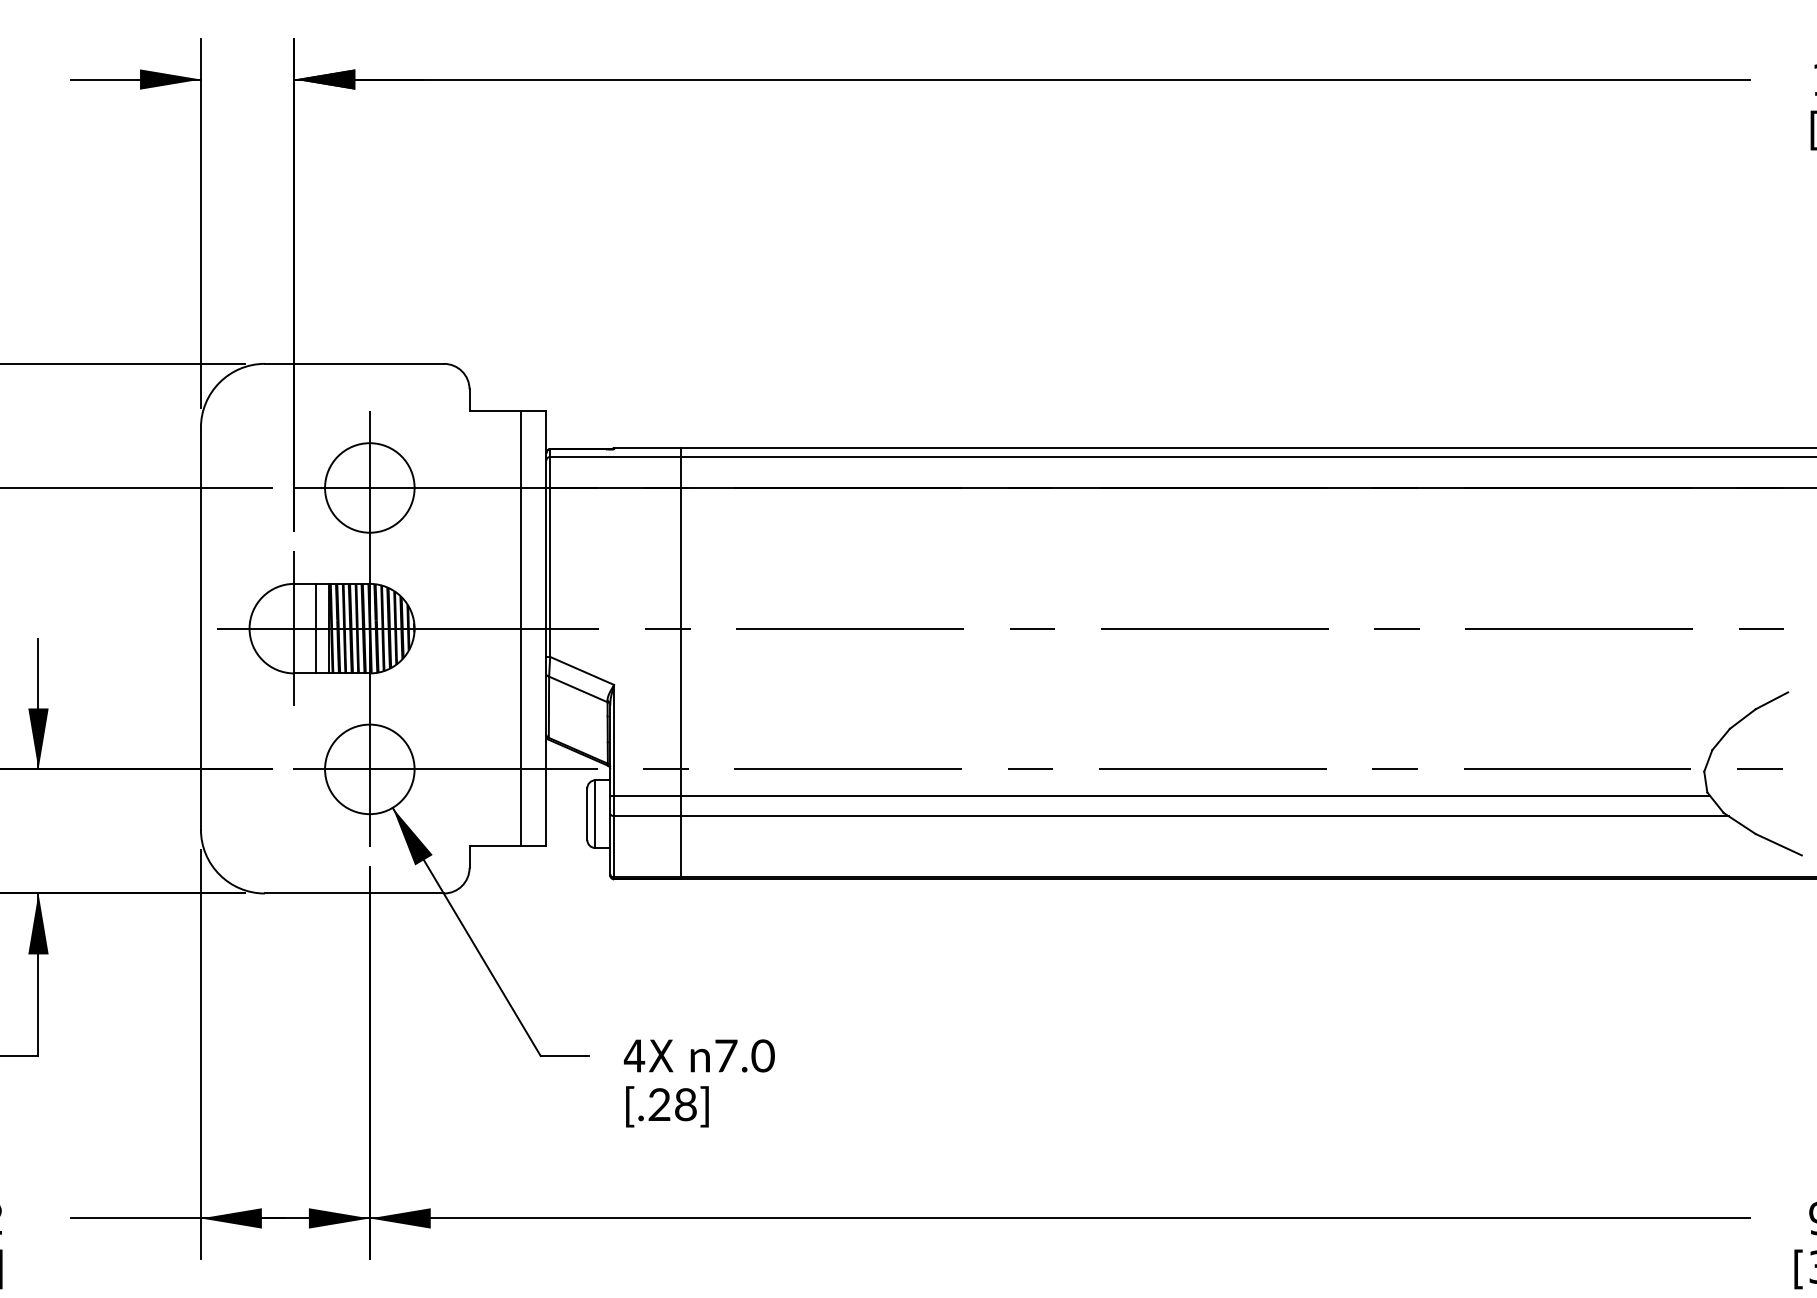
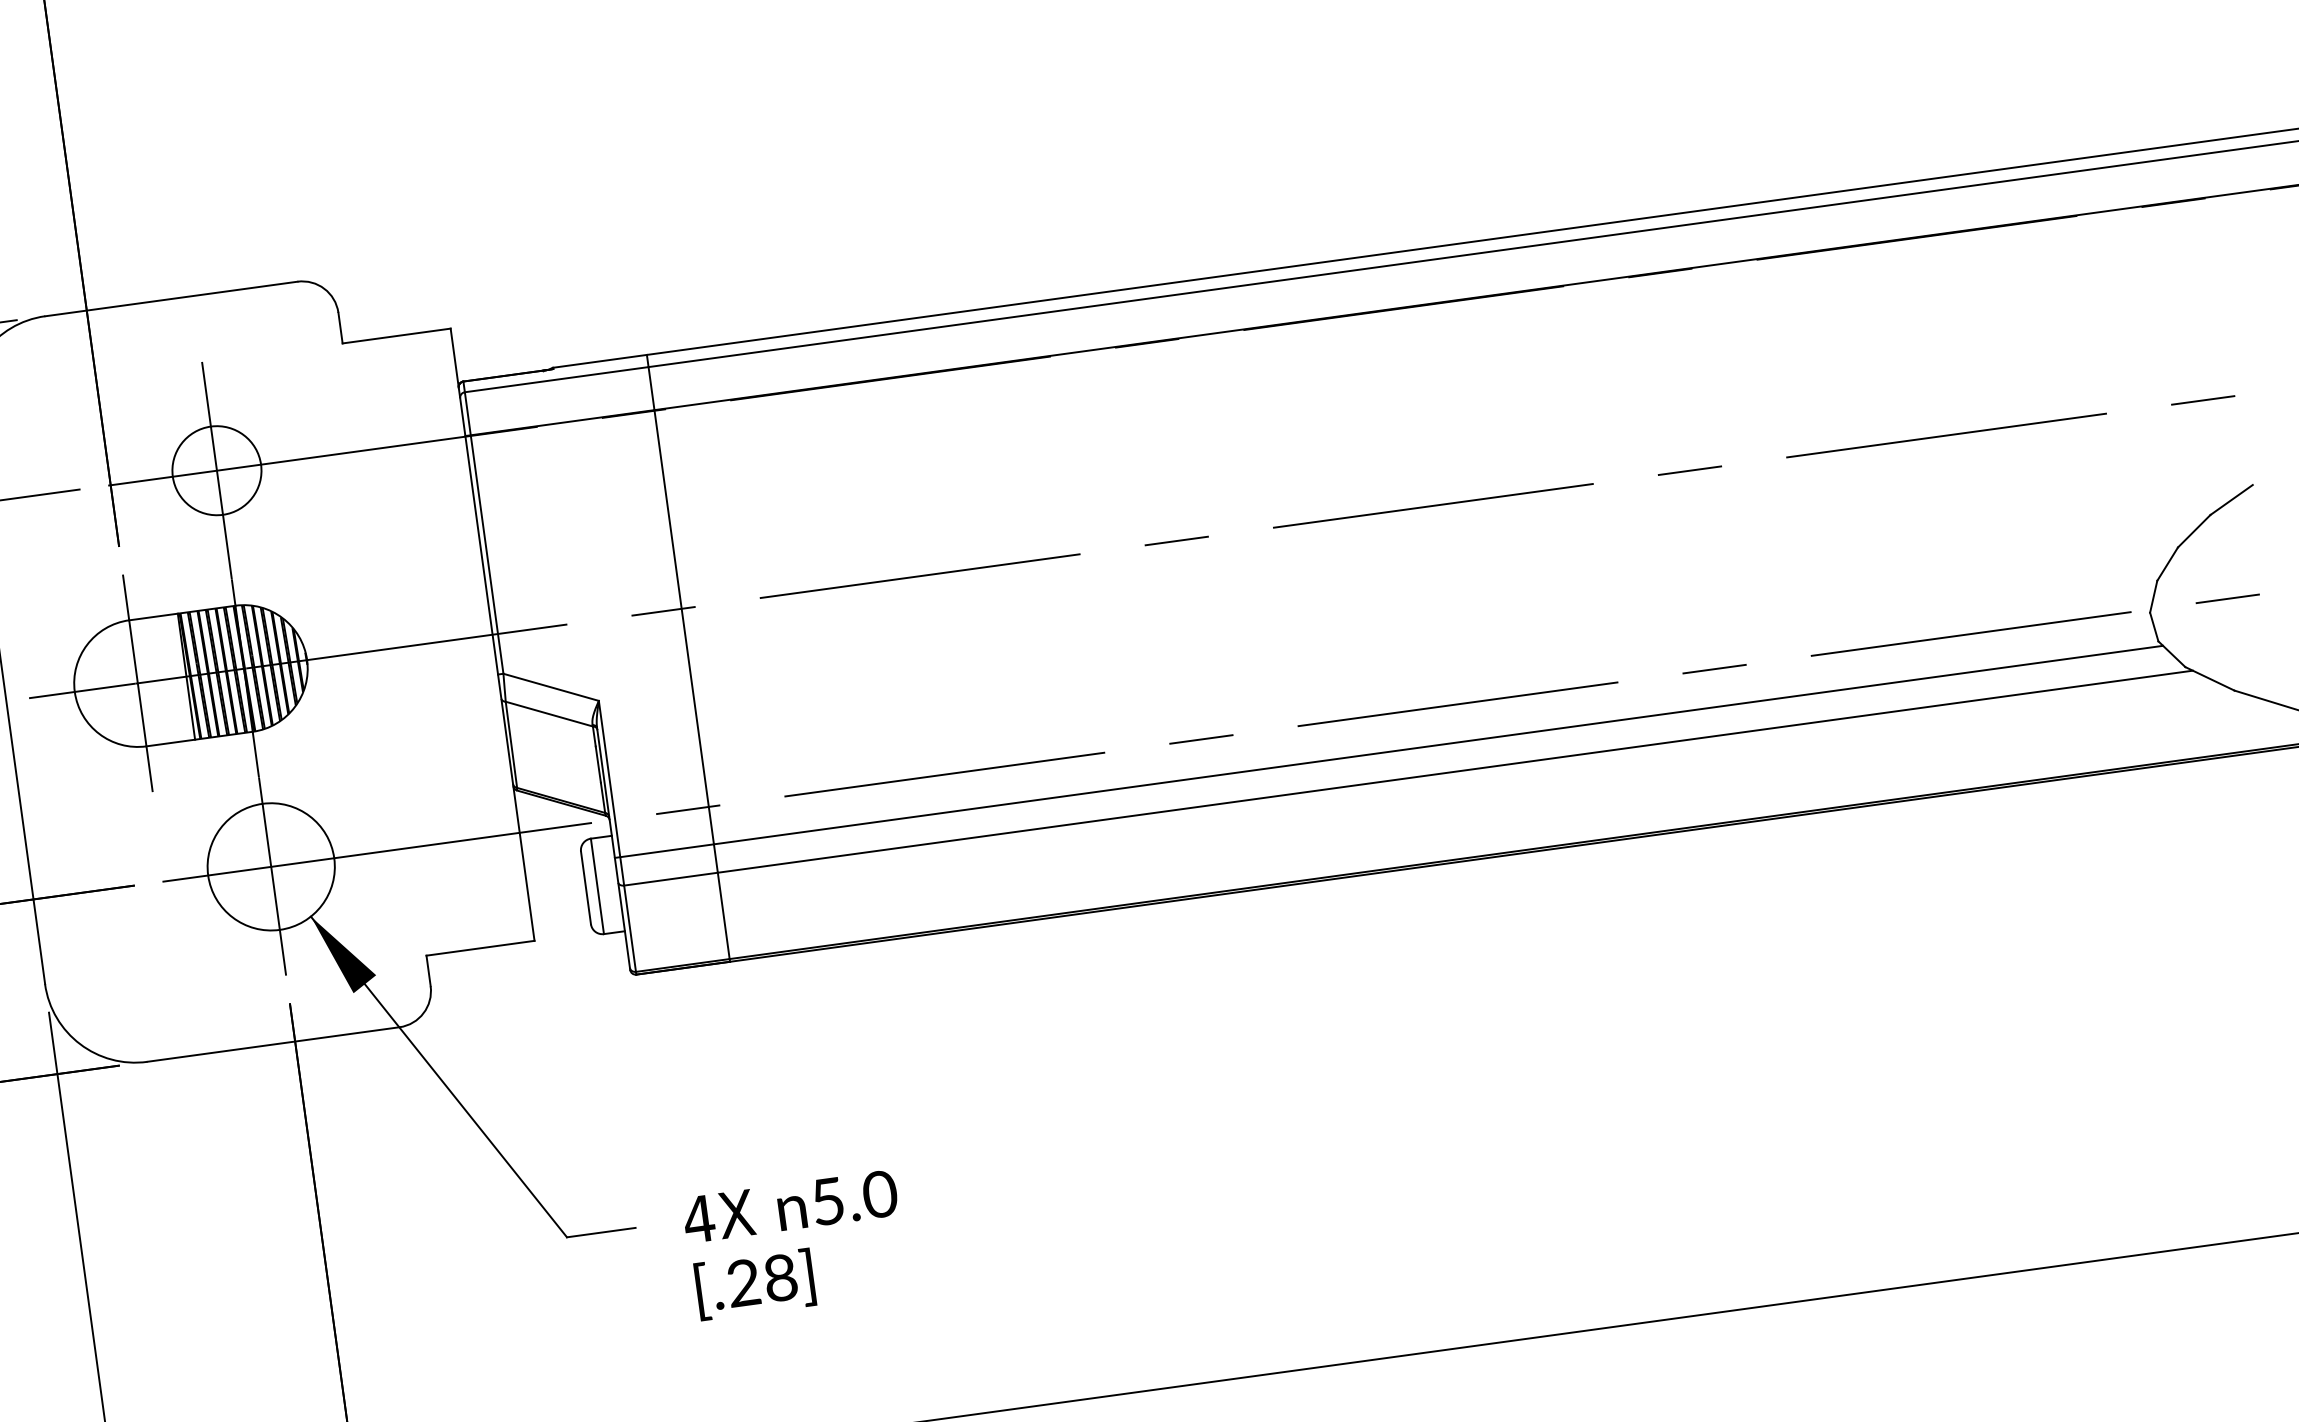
circle: (369, 487) -> (216, 470), size x0.7
line: (316, 628) -> (168, 678), removed
line: (520, 628) -> (456, 639), removed
text: (726, 1055) -> (828, 1200), 7.0 -> 5.0

